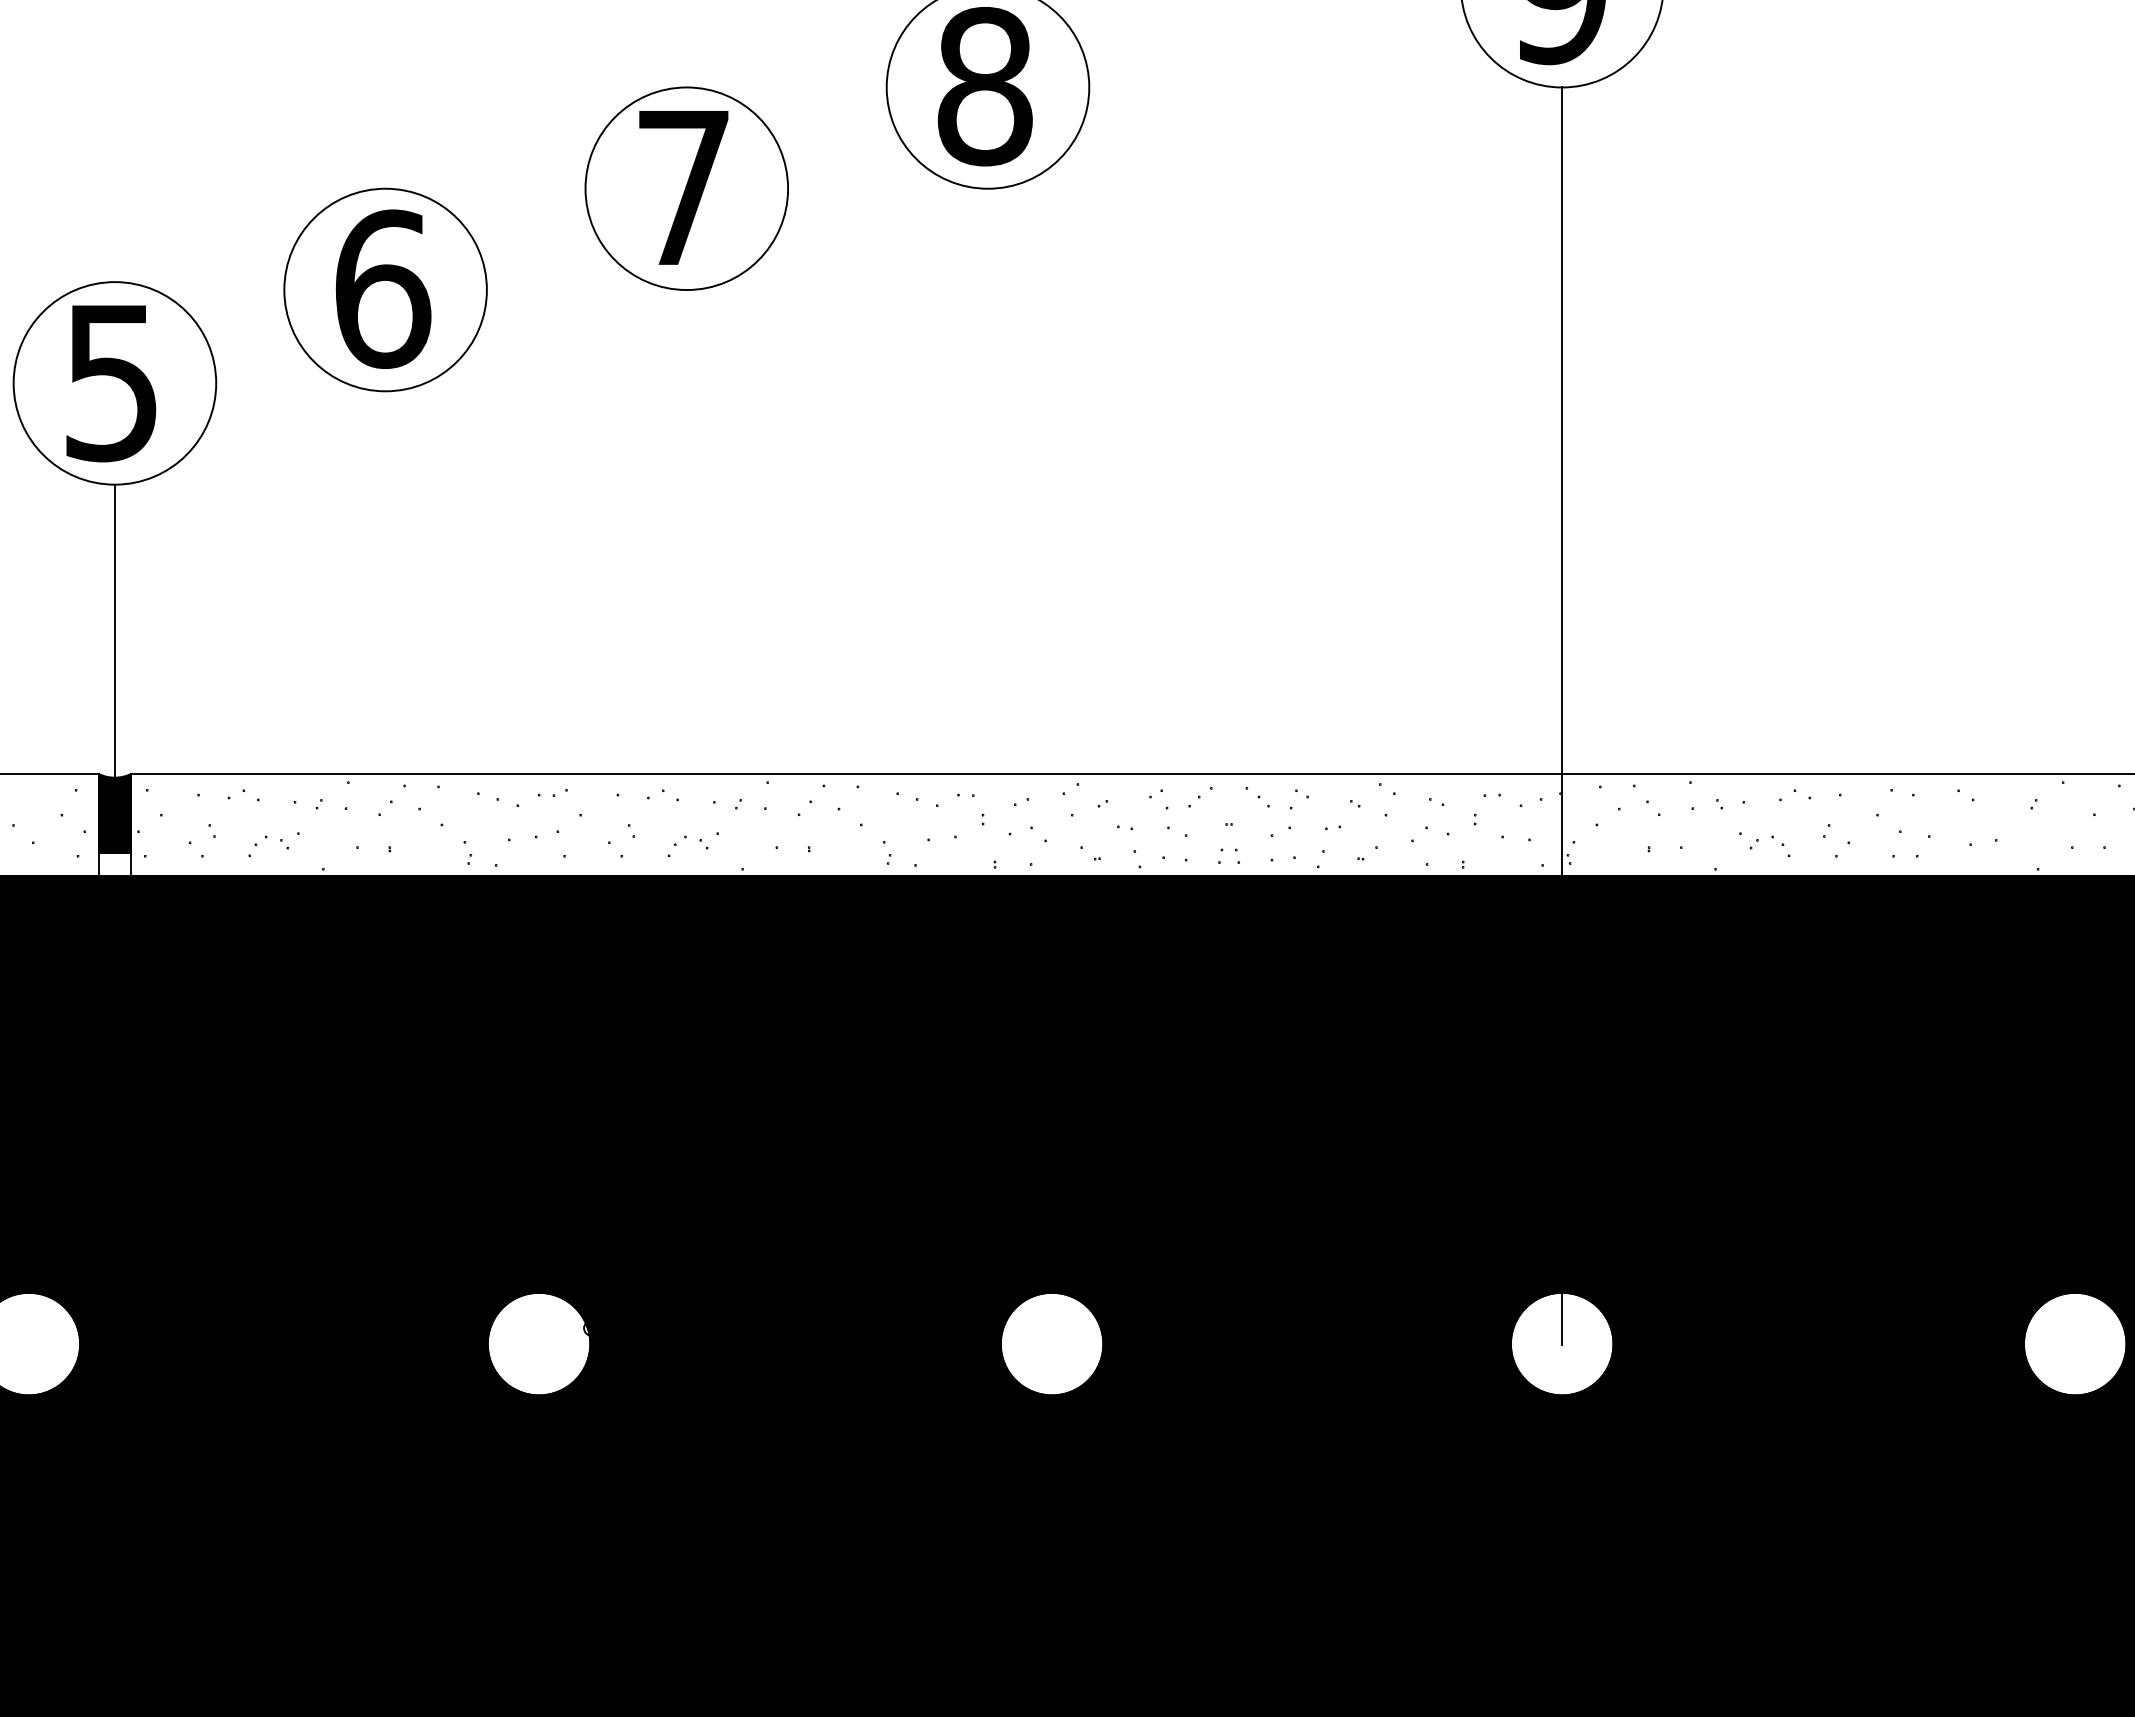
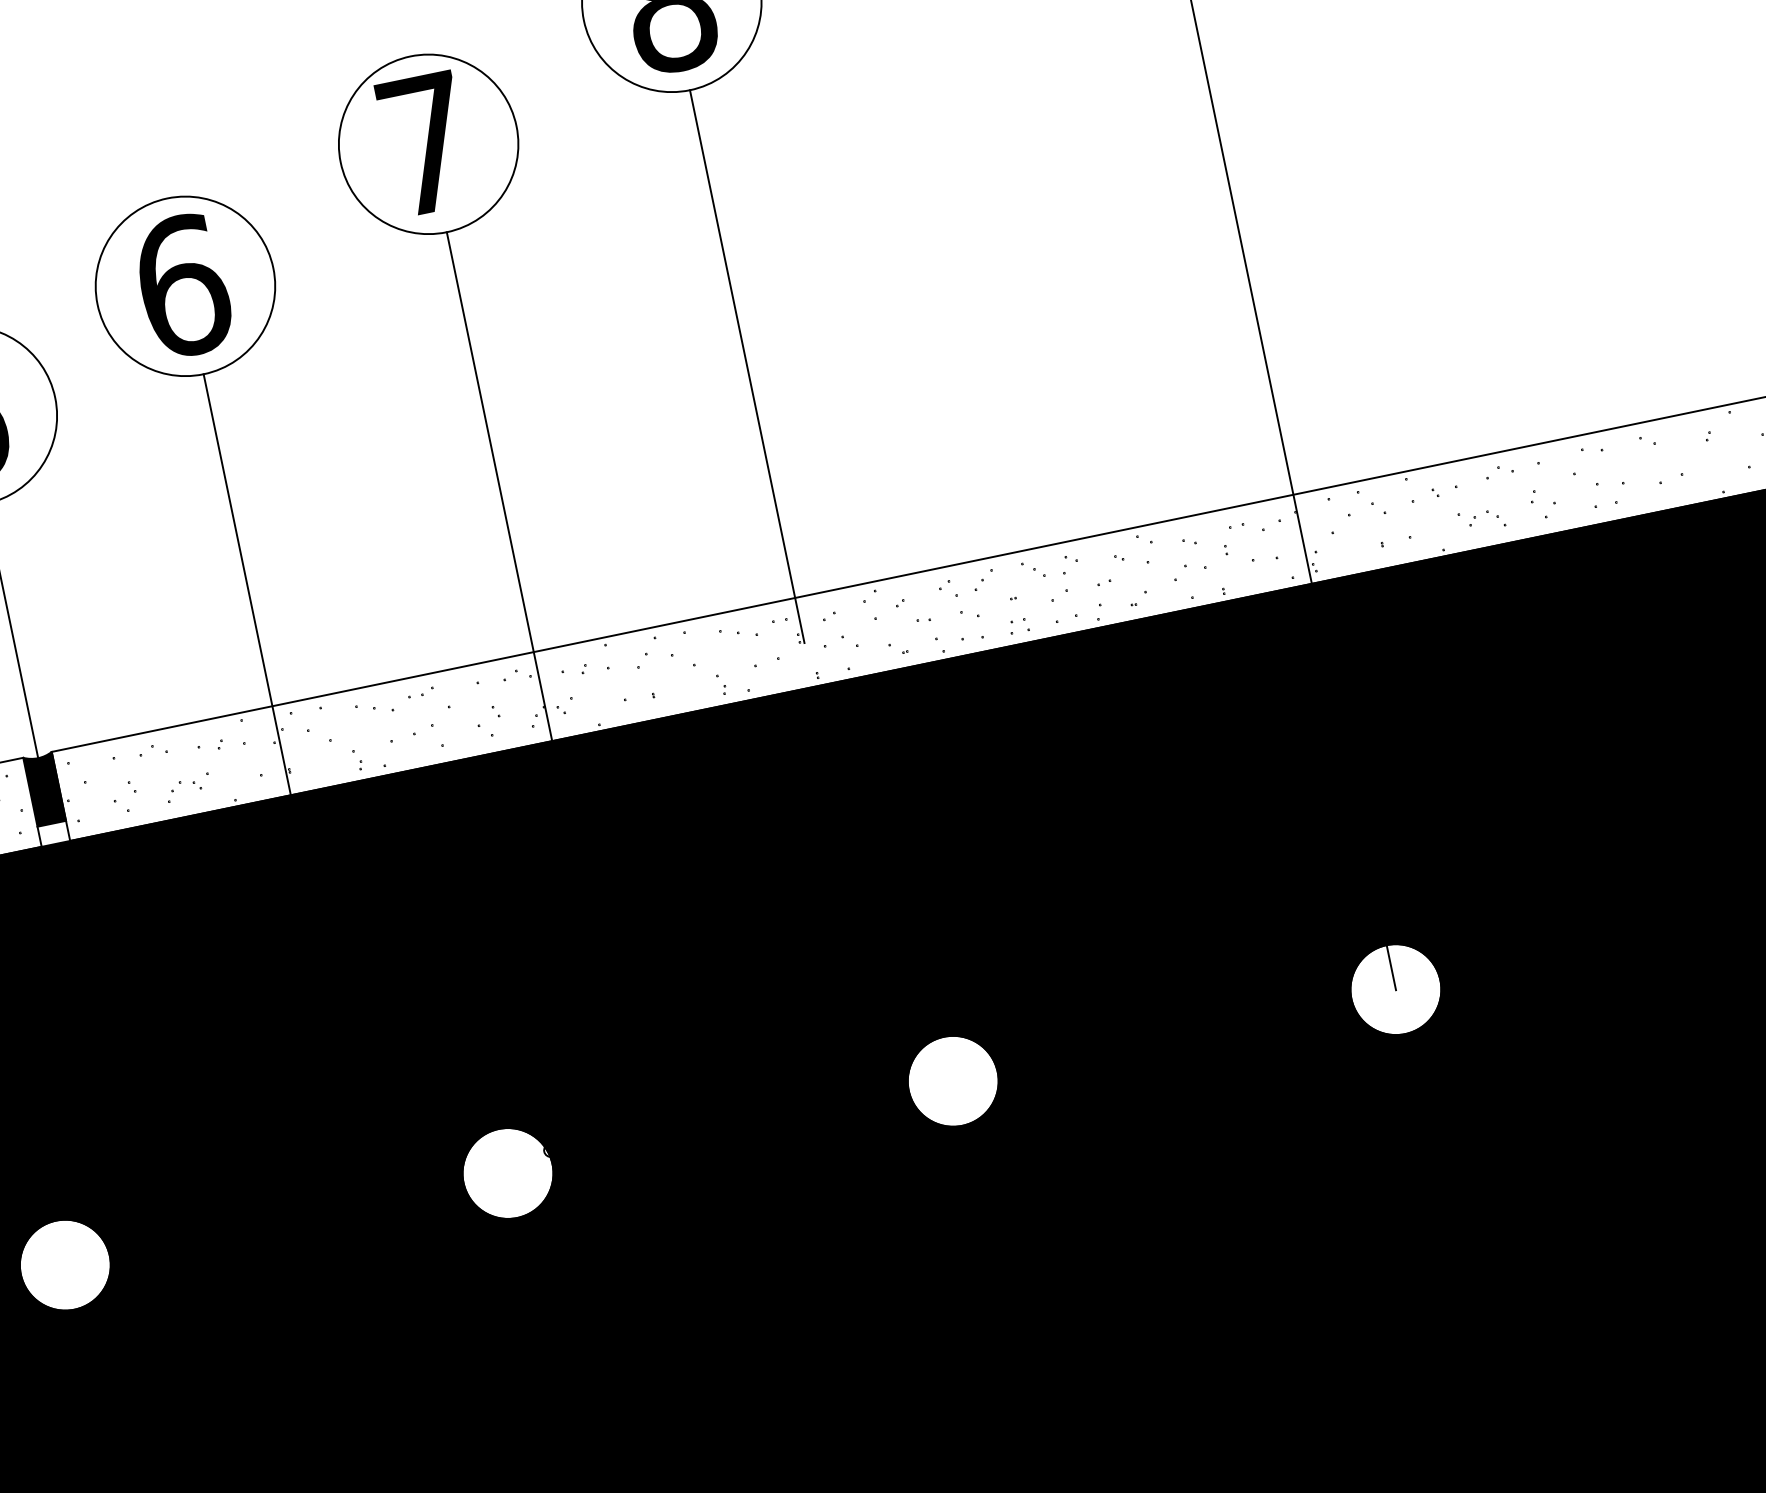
line: (988, 506) -> (747, 365), added
line: (686, 596) -> (501, 498), added
line: (385, 662) -> (252, 609), added

